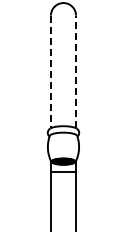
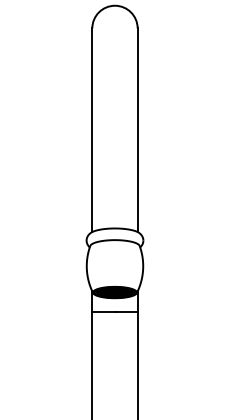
line: (76, 71) -> (138, 129), dashed -> solid
line: (50, 72) -> (91, 131), dashed -> solid

